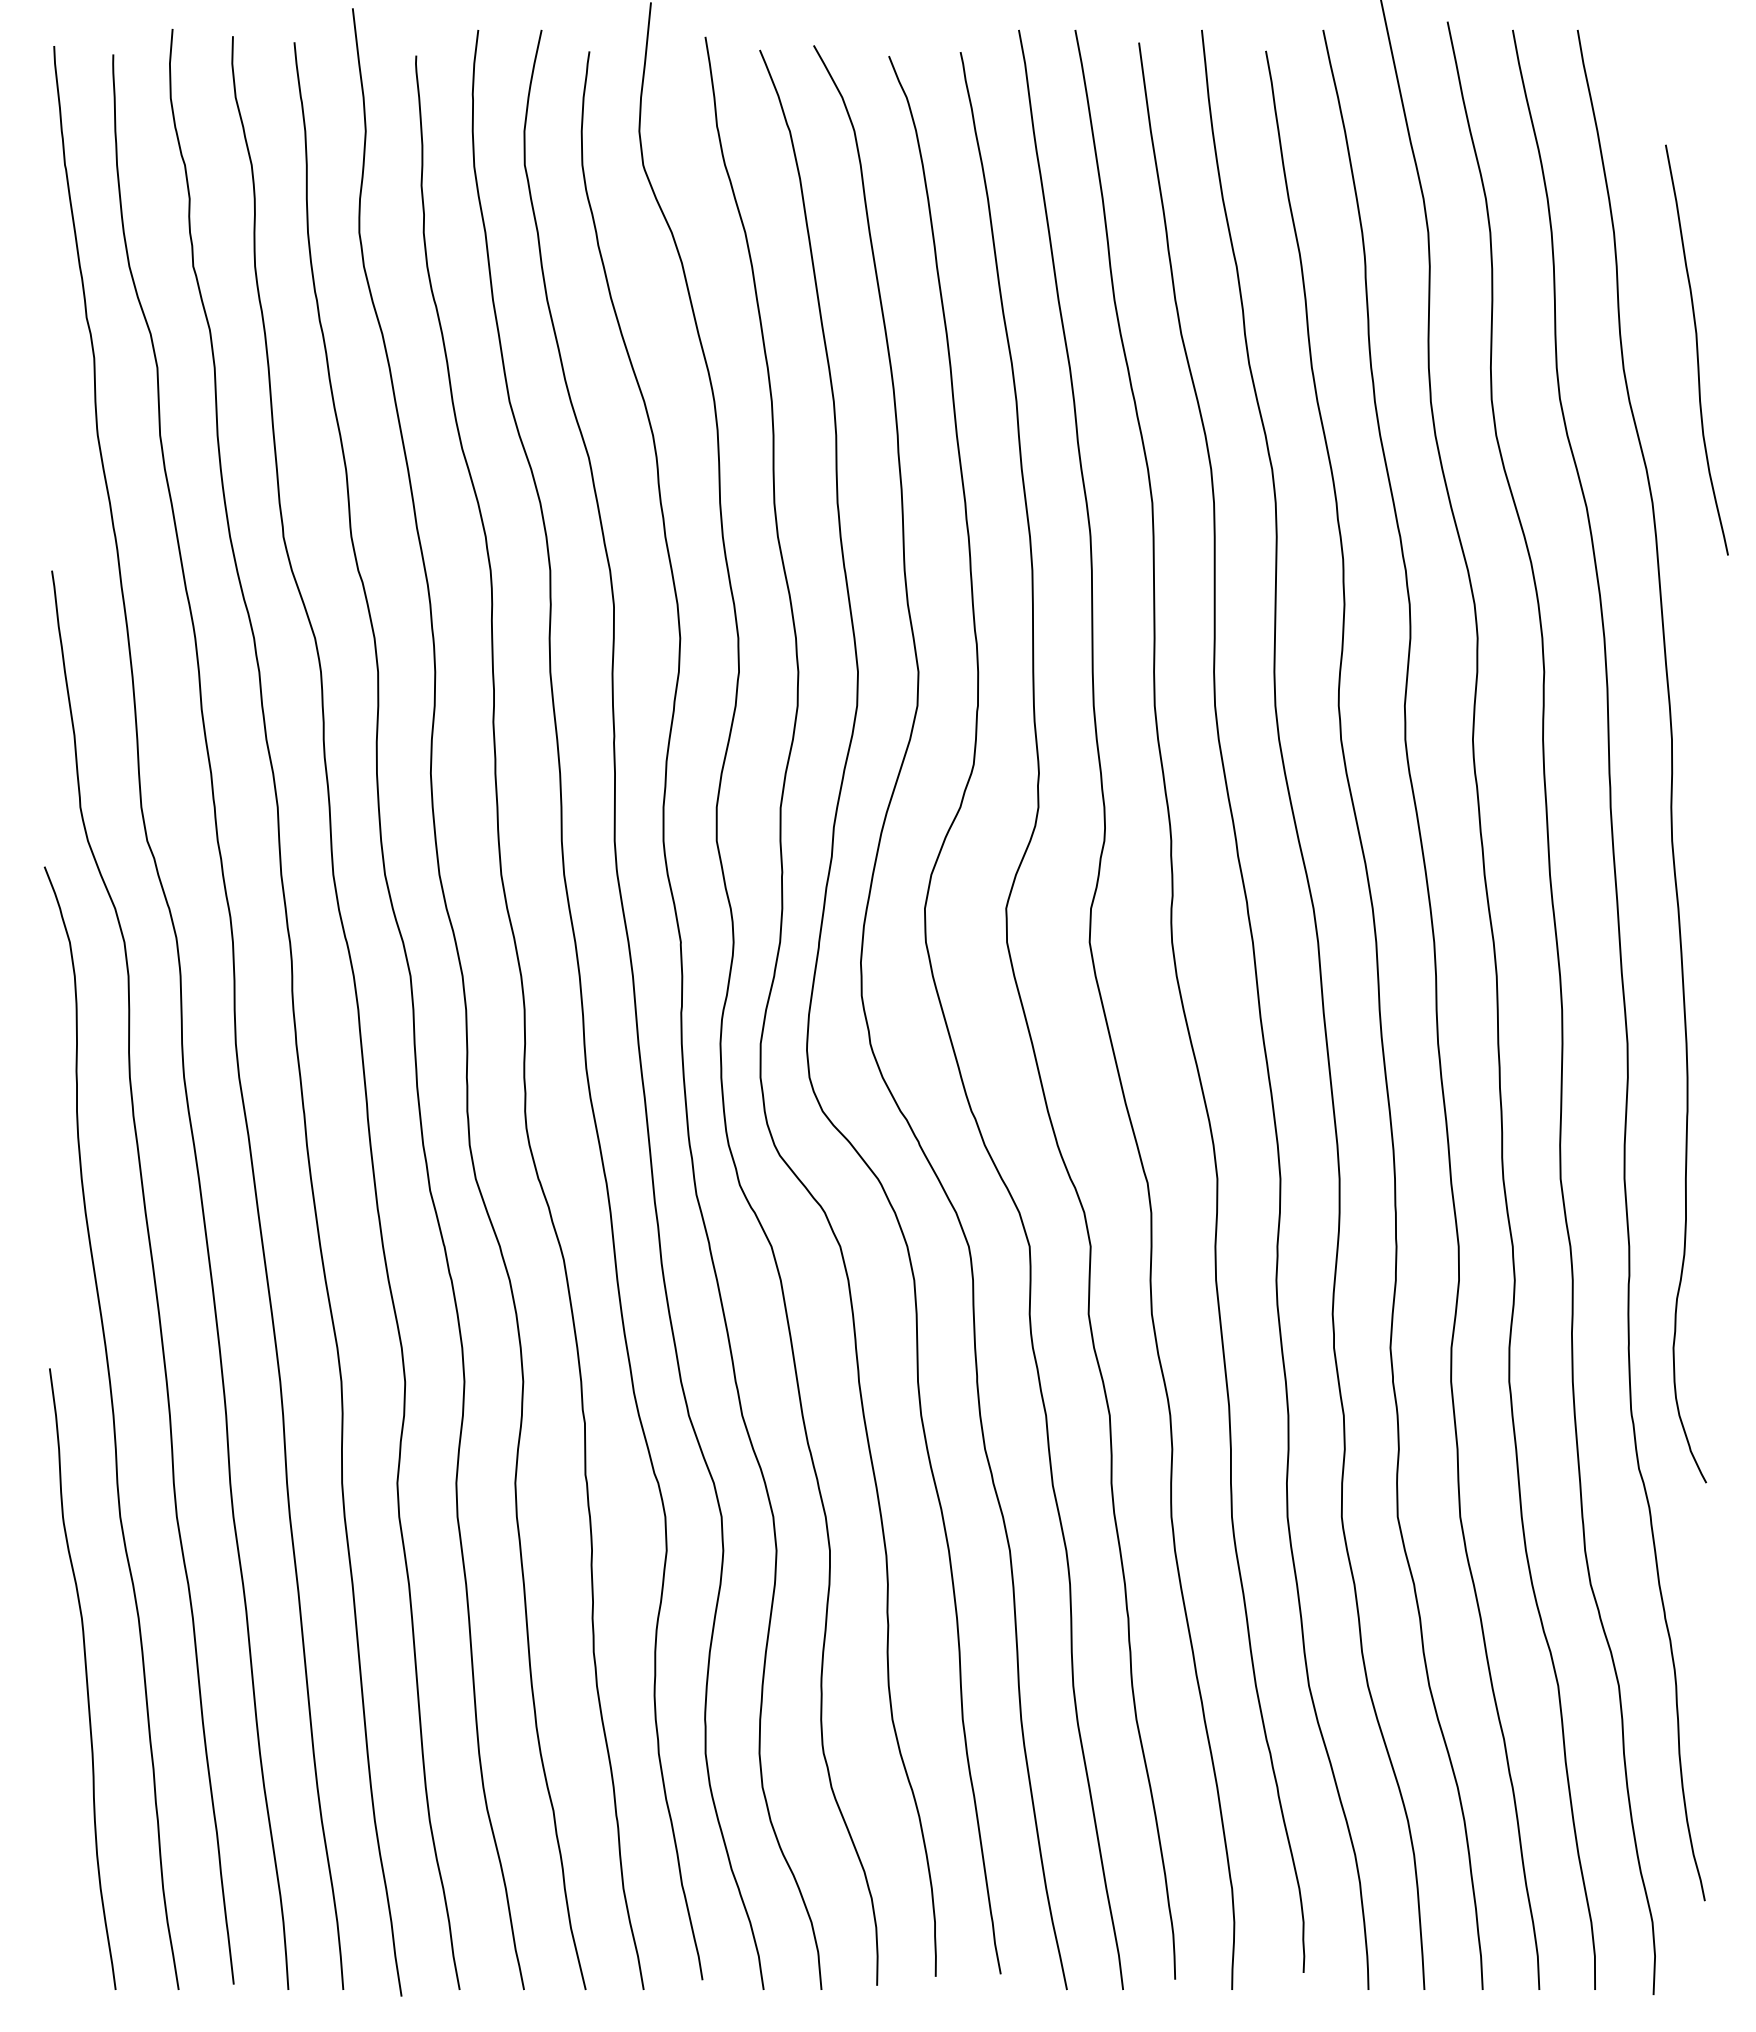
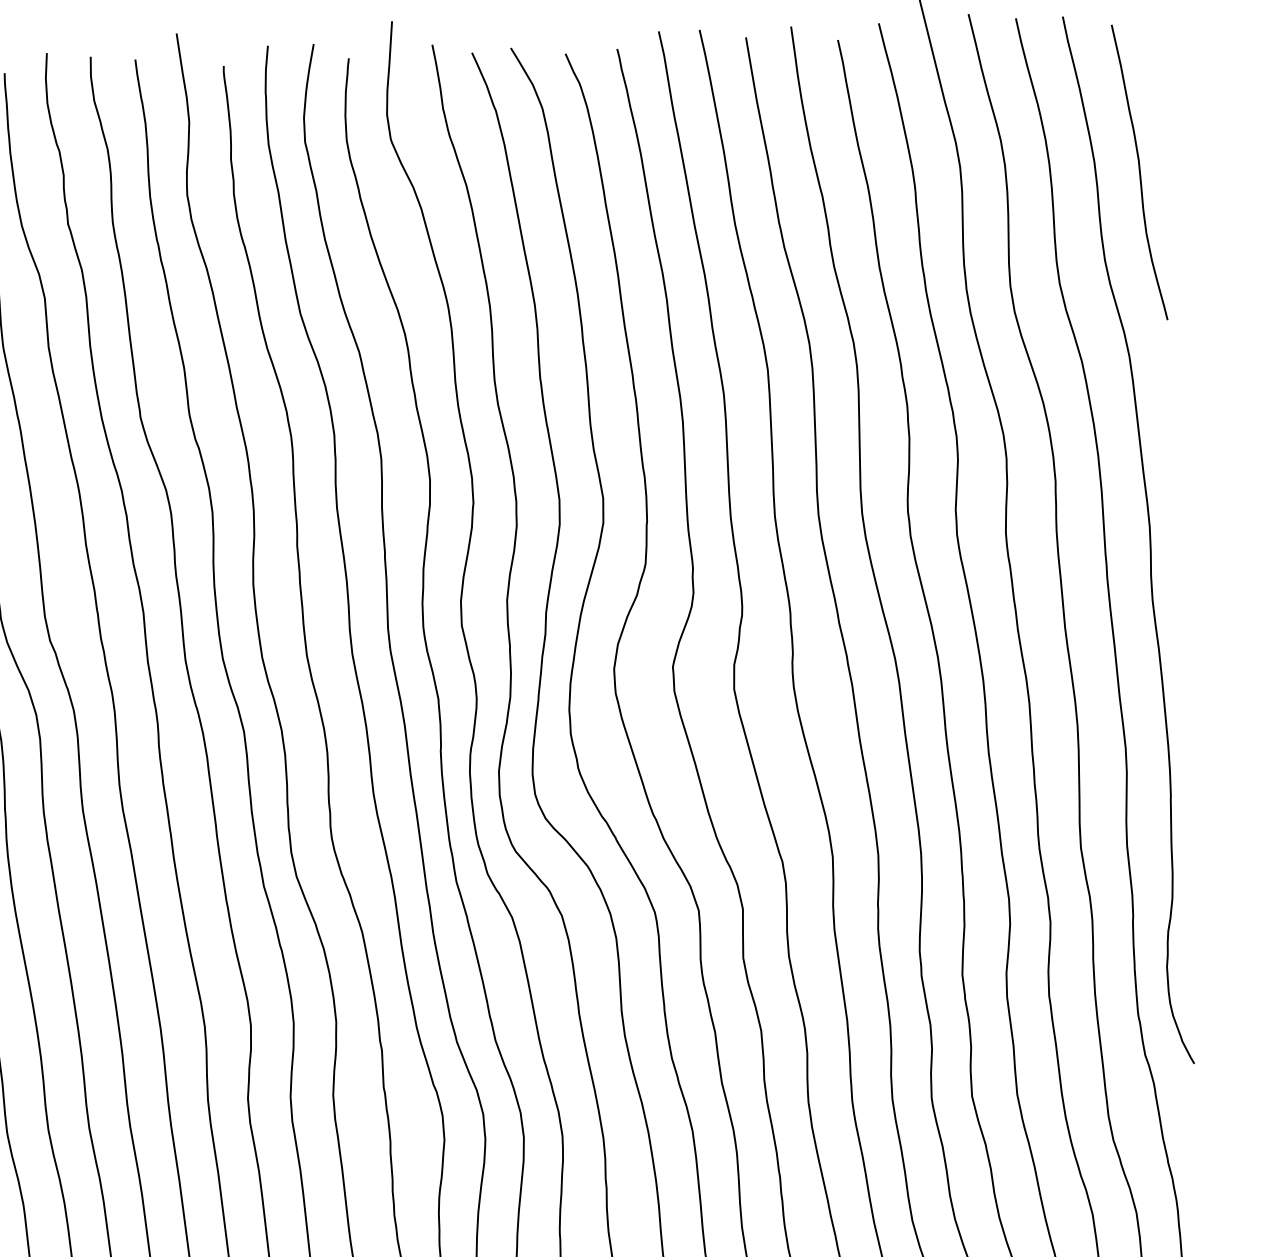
curve: (1696, 349) -> (1139, 172), moved

